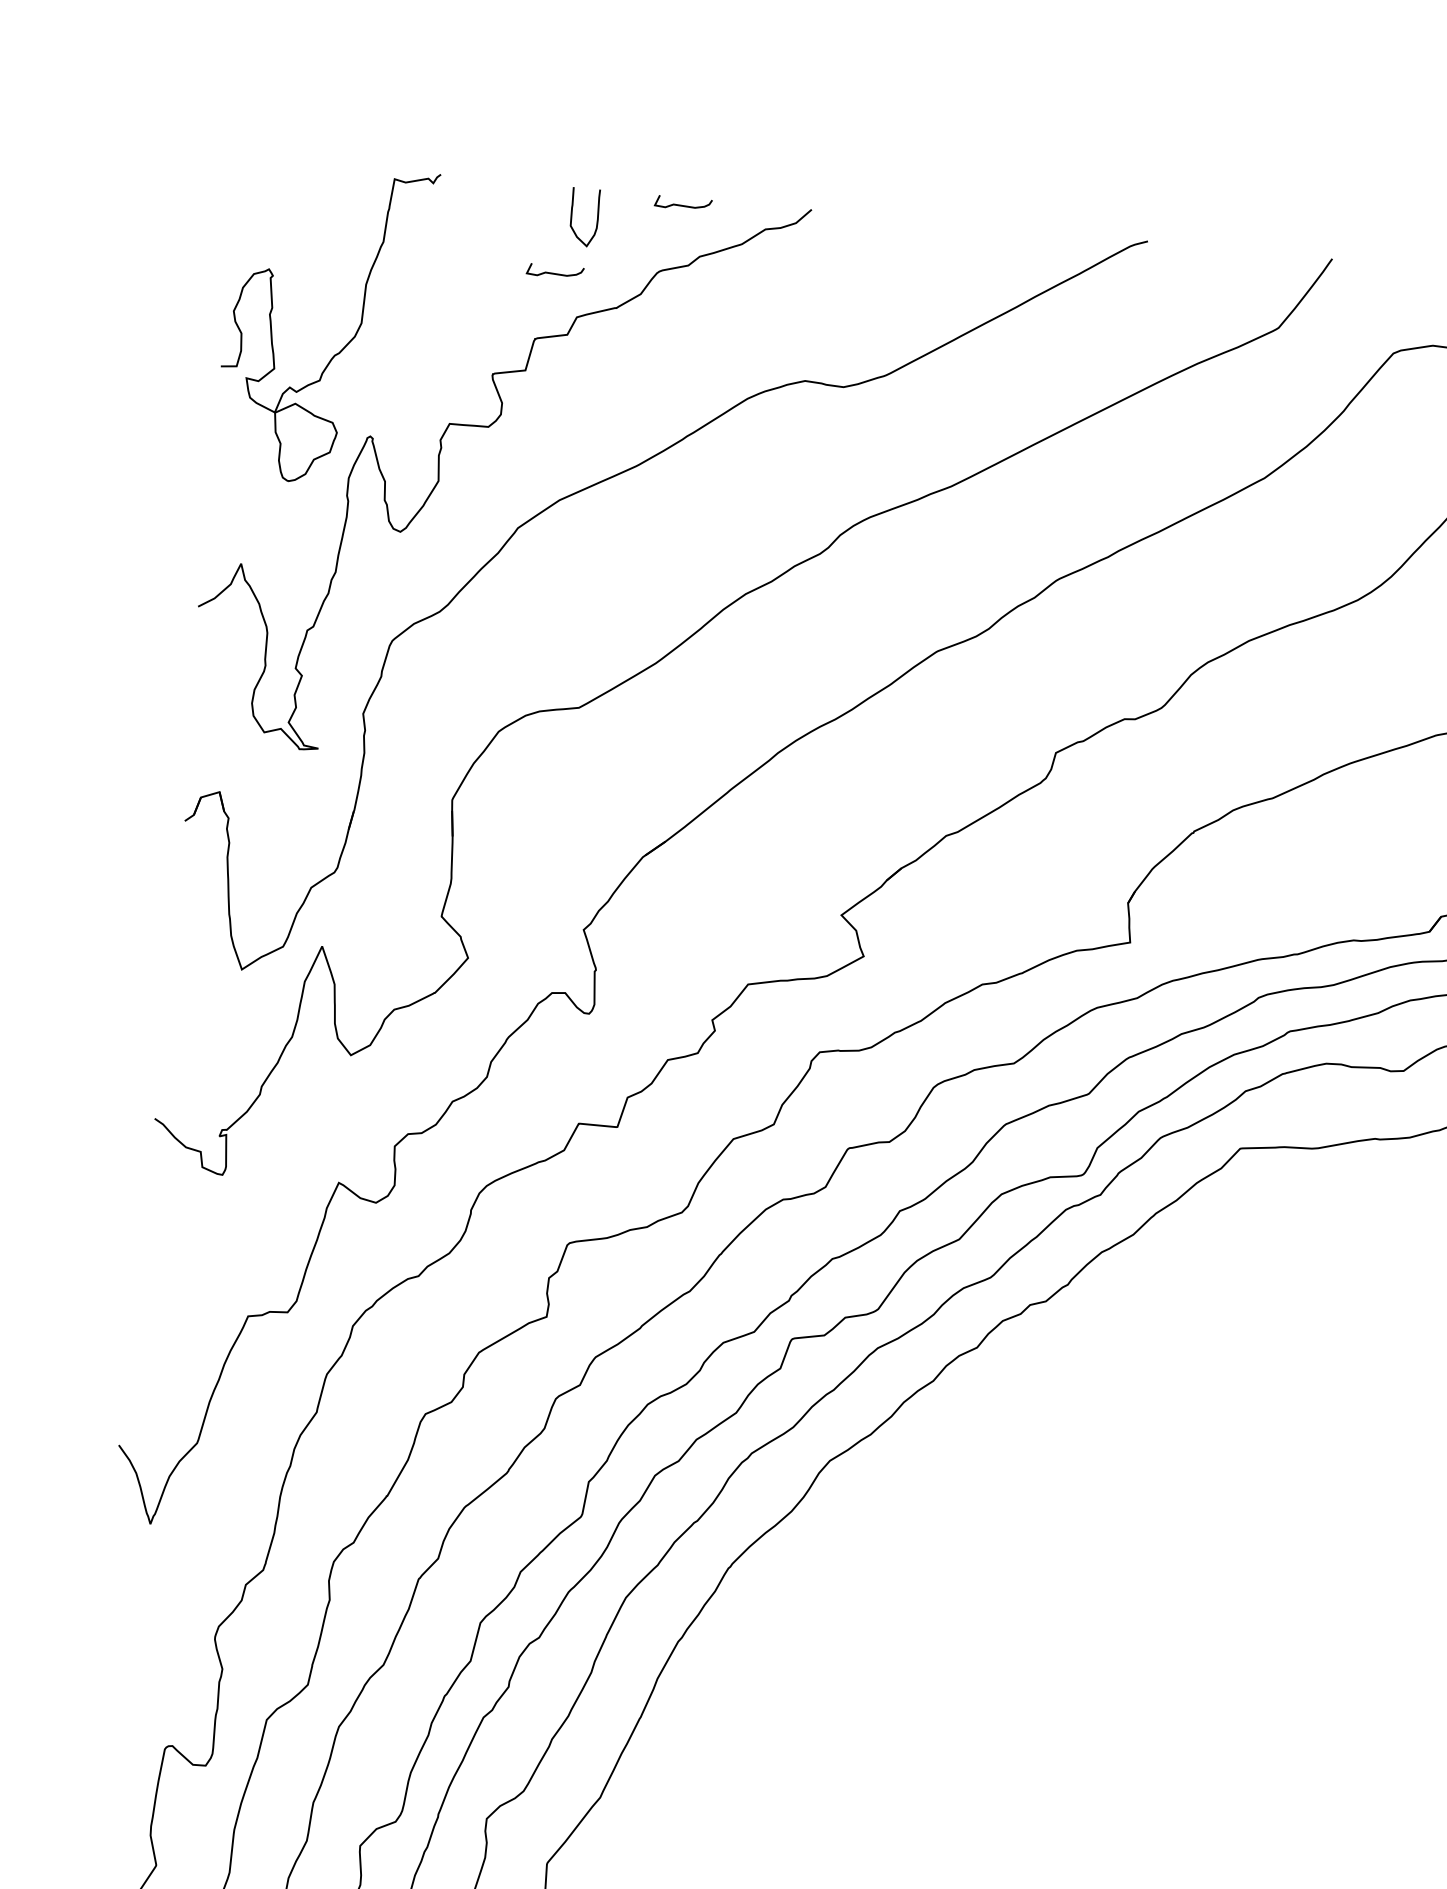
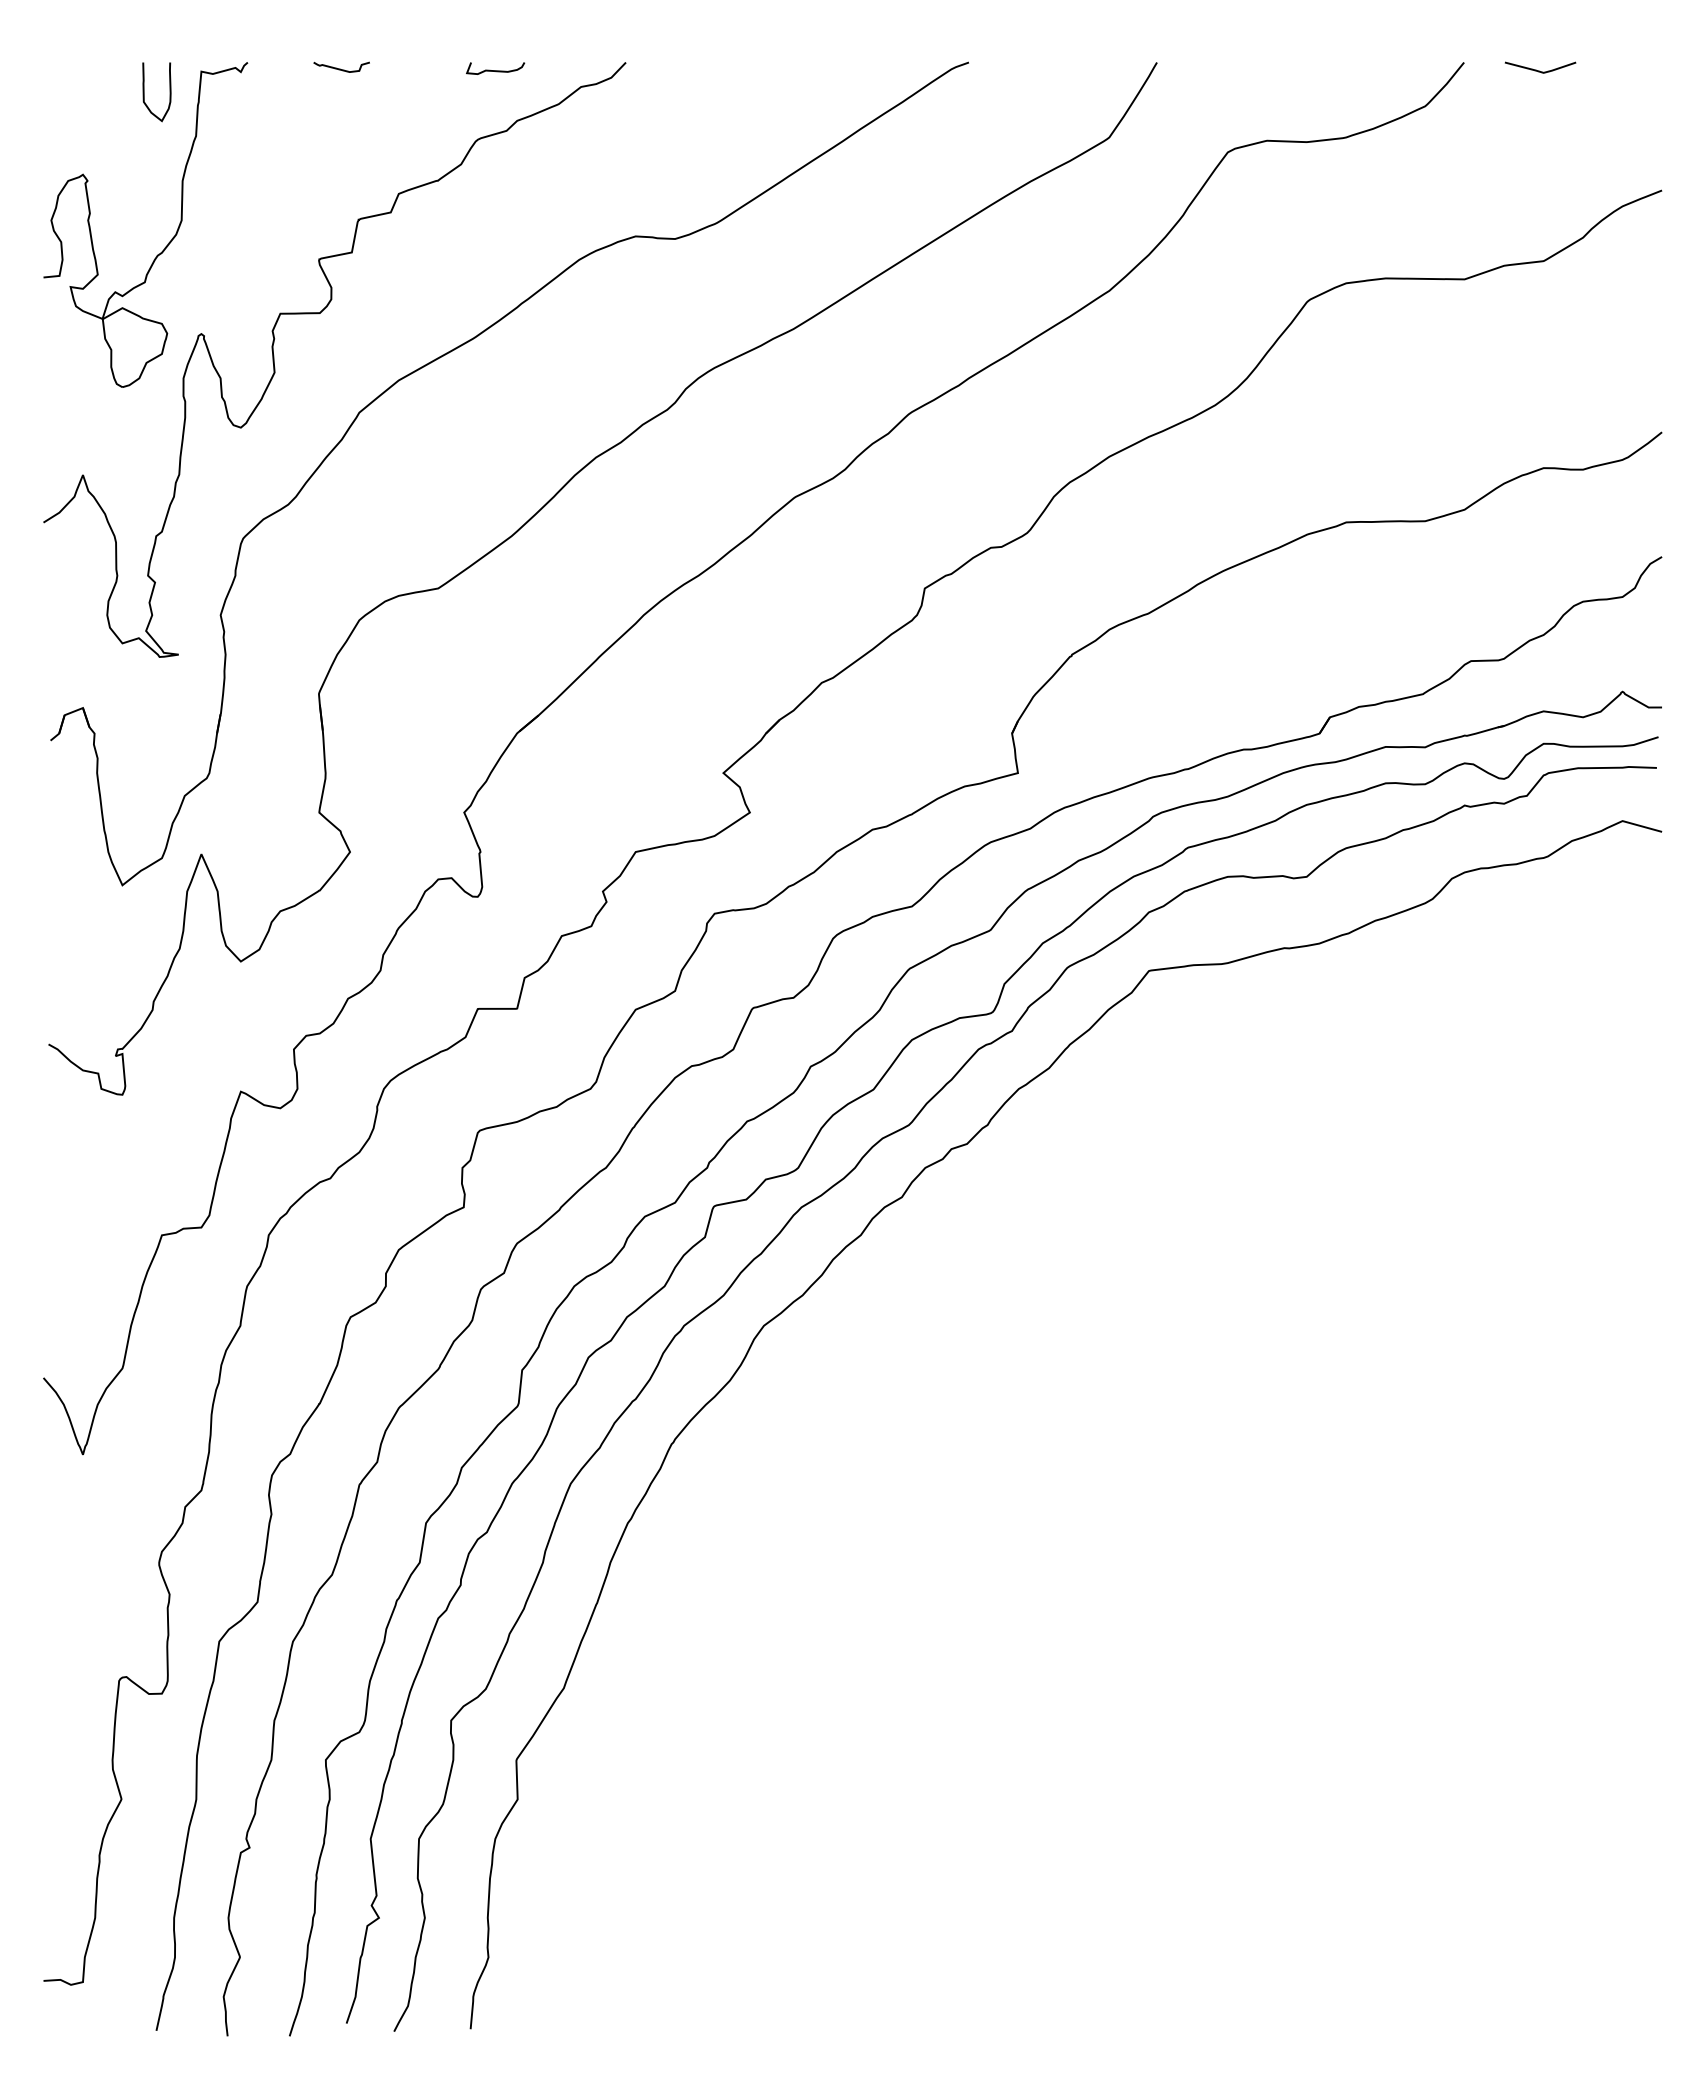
curve: (531, 189) -> (340, 68), added
curve: (572, 216) -> (144, 92), moved
curve: (555, 273) -> (372, 151), removed

